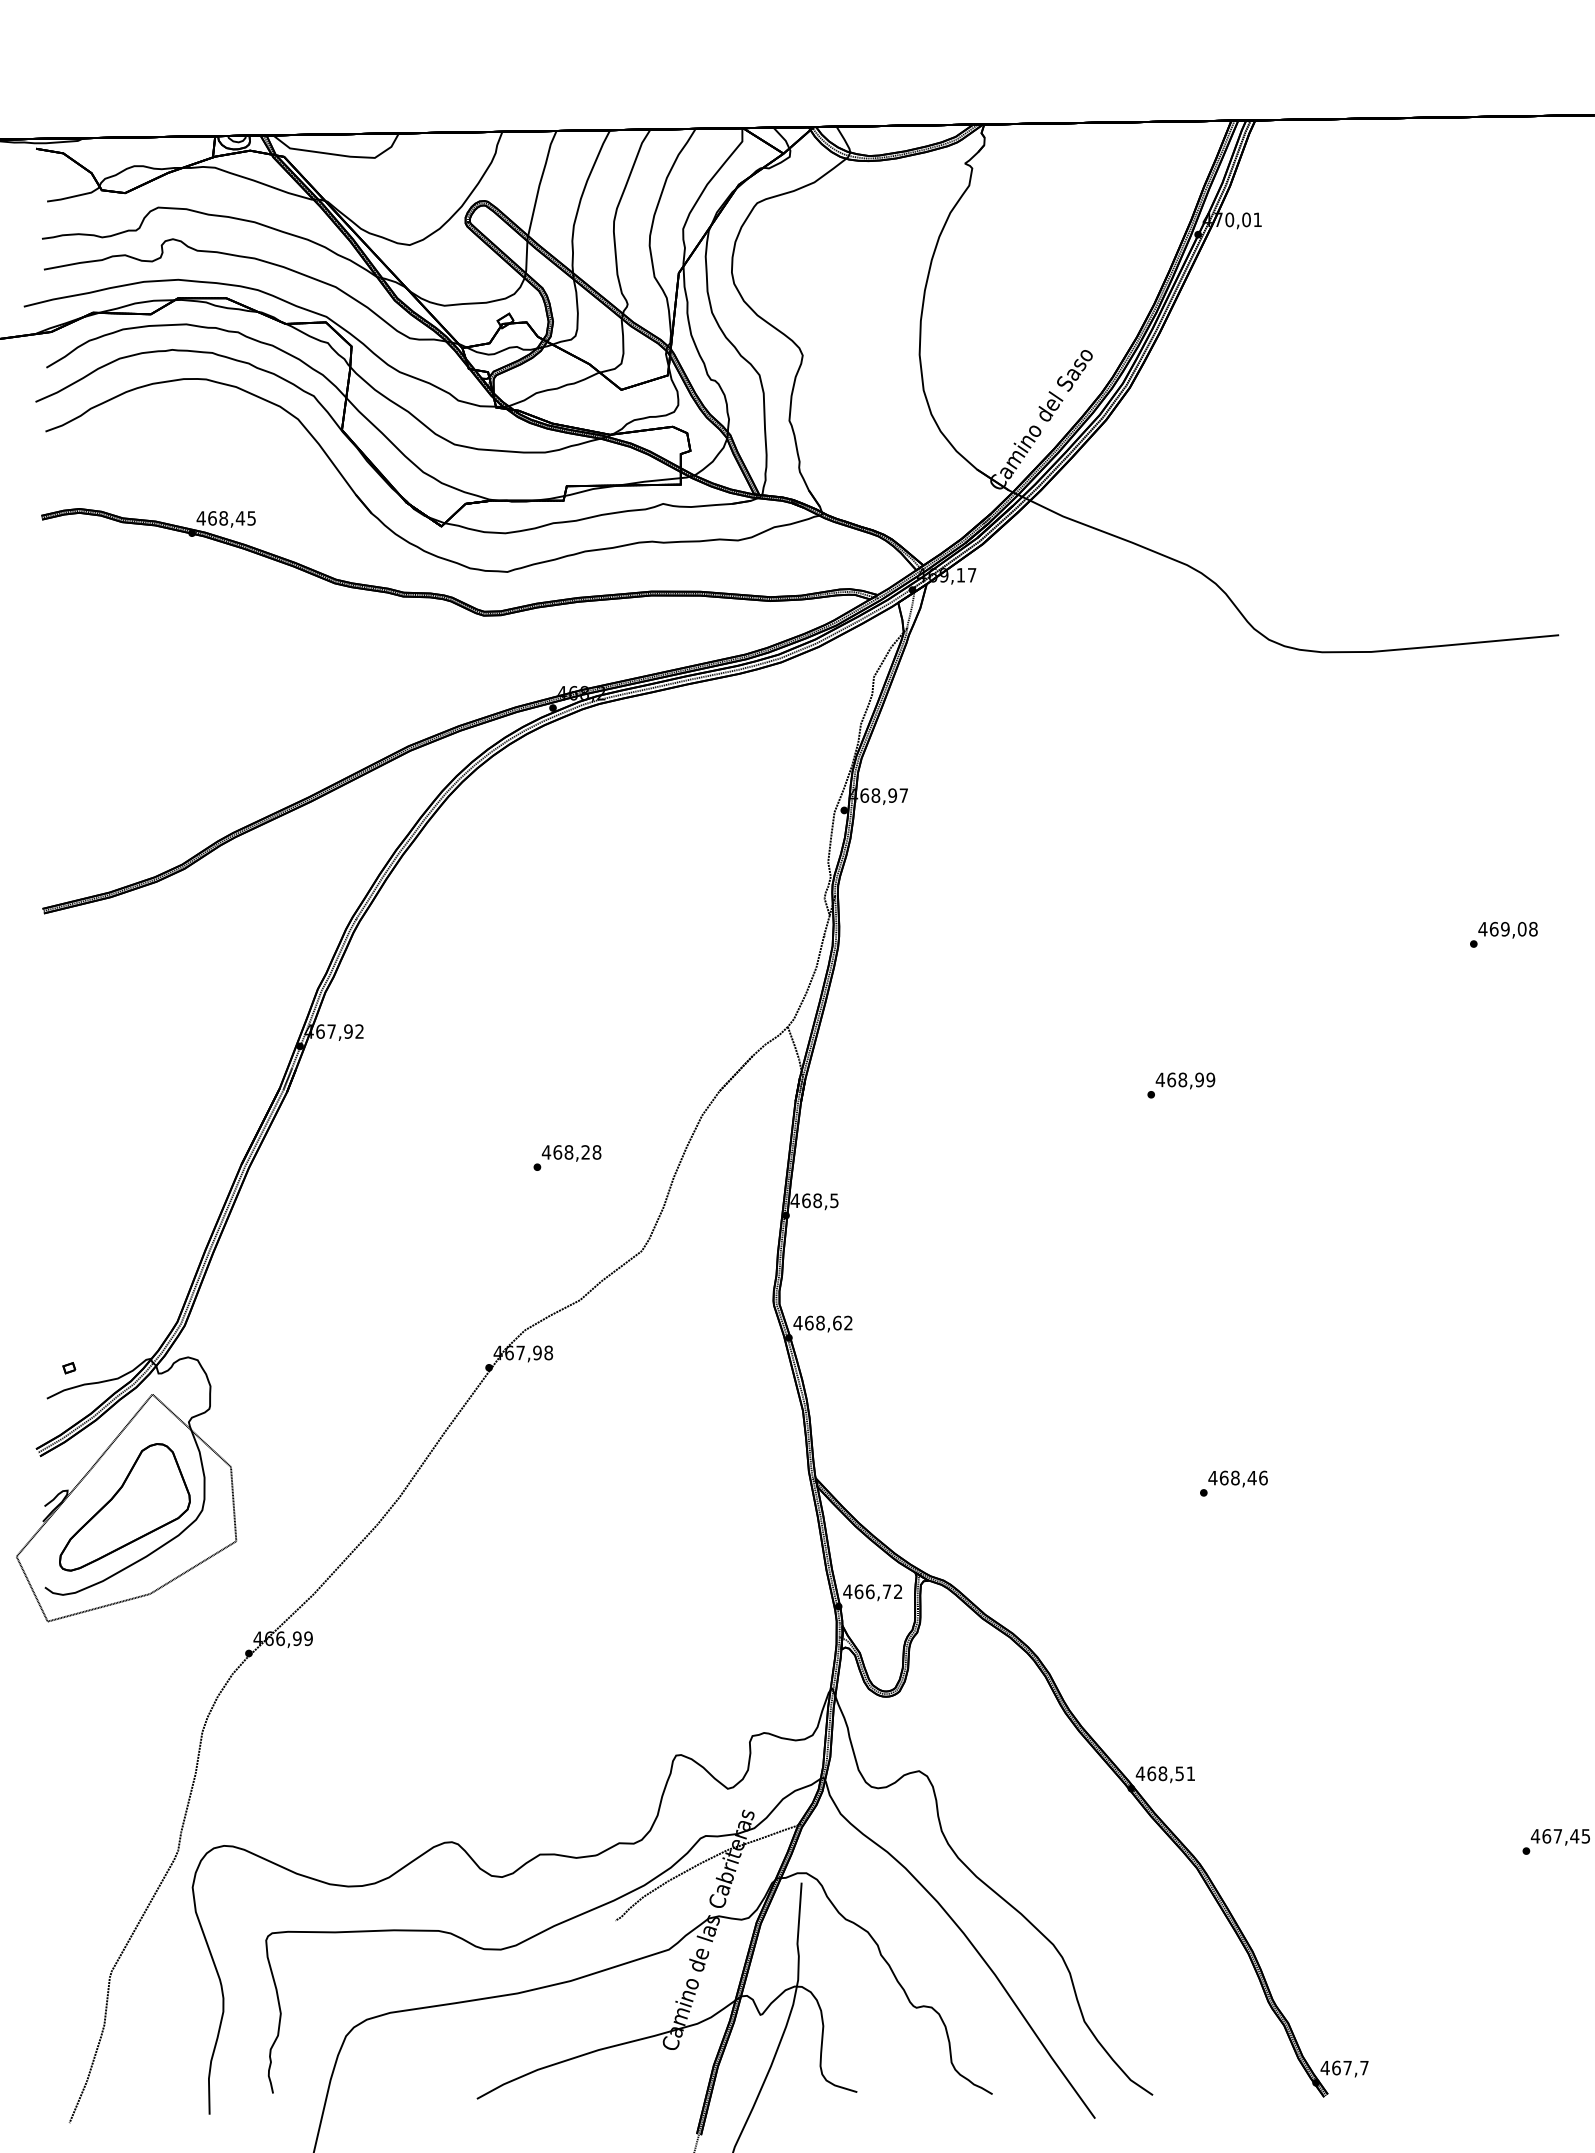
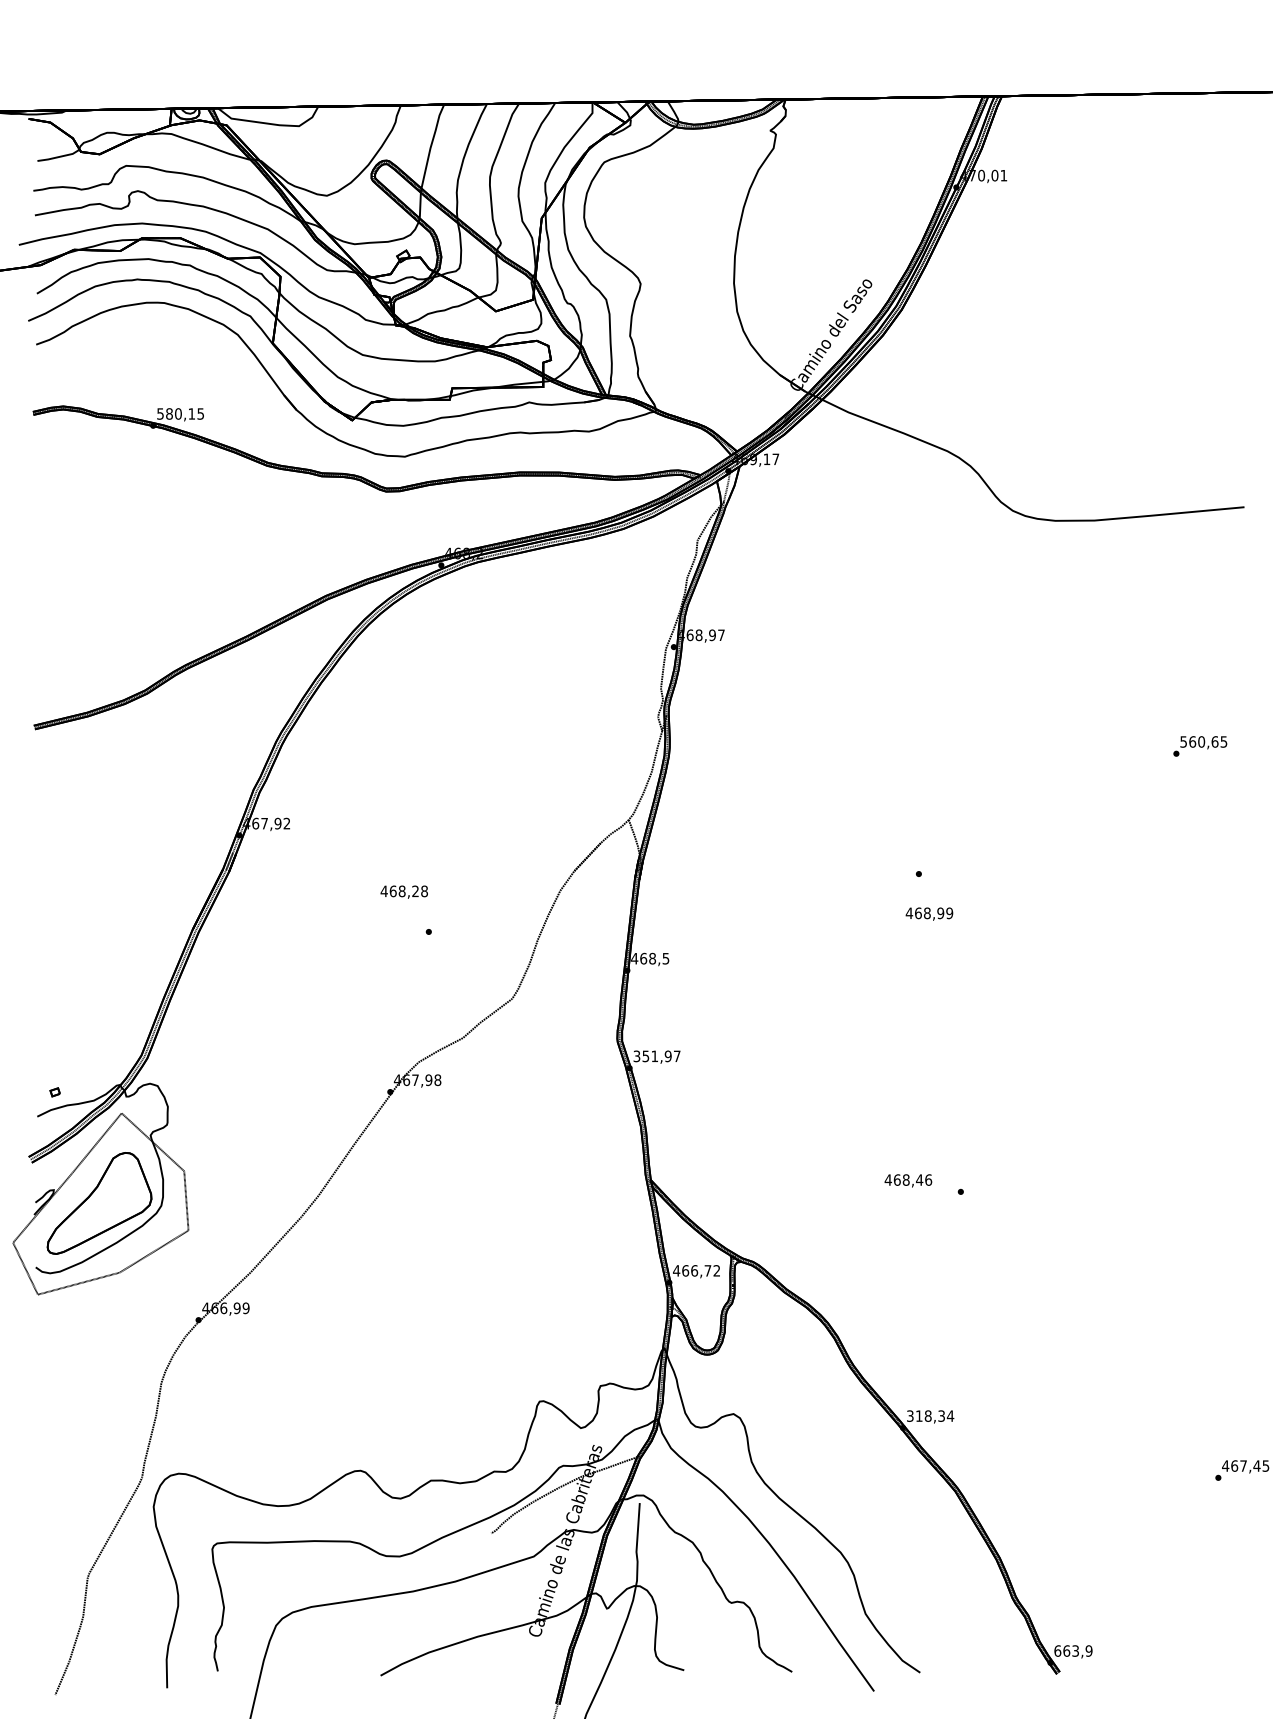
text: (220, 518) -> (175, 414), 468,45 -> 580,15
text: (1507, 928) -> (1203, 741), 469,08 -> 560,65
text: (1185, 1080) -> (929, 913), moved
text: (571, 1153) -> (404, 892), moved
text: (822, 1322) -> (656, 1055), 468,62 -> 351,97
text: (1237, 1478) -> (907, 1180), moved
text: (1165, 1773) -> (930, 1415), 468,51 -> 318,34
text: (1344, 2067) -> (1073, 1650), 467,7 -> 663,9

